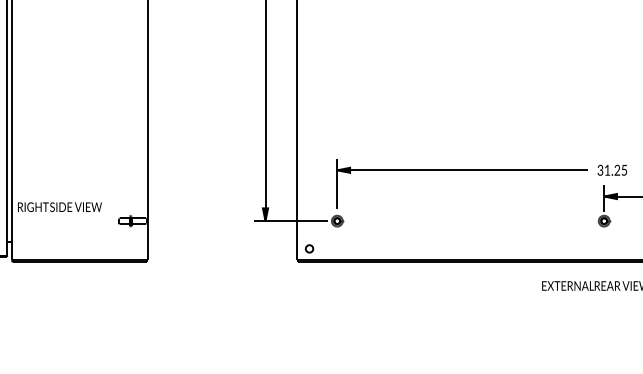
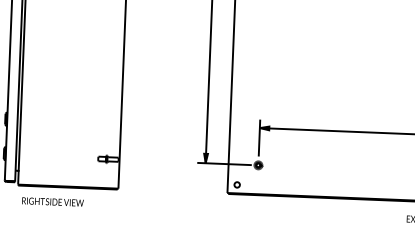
text: (59, 206) -> (52, 201), moved

